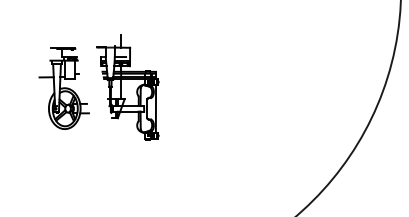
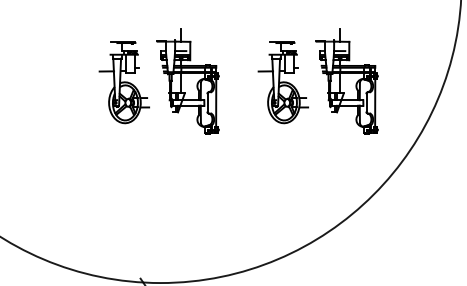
part: (262, 79) -> (322, 73), added

